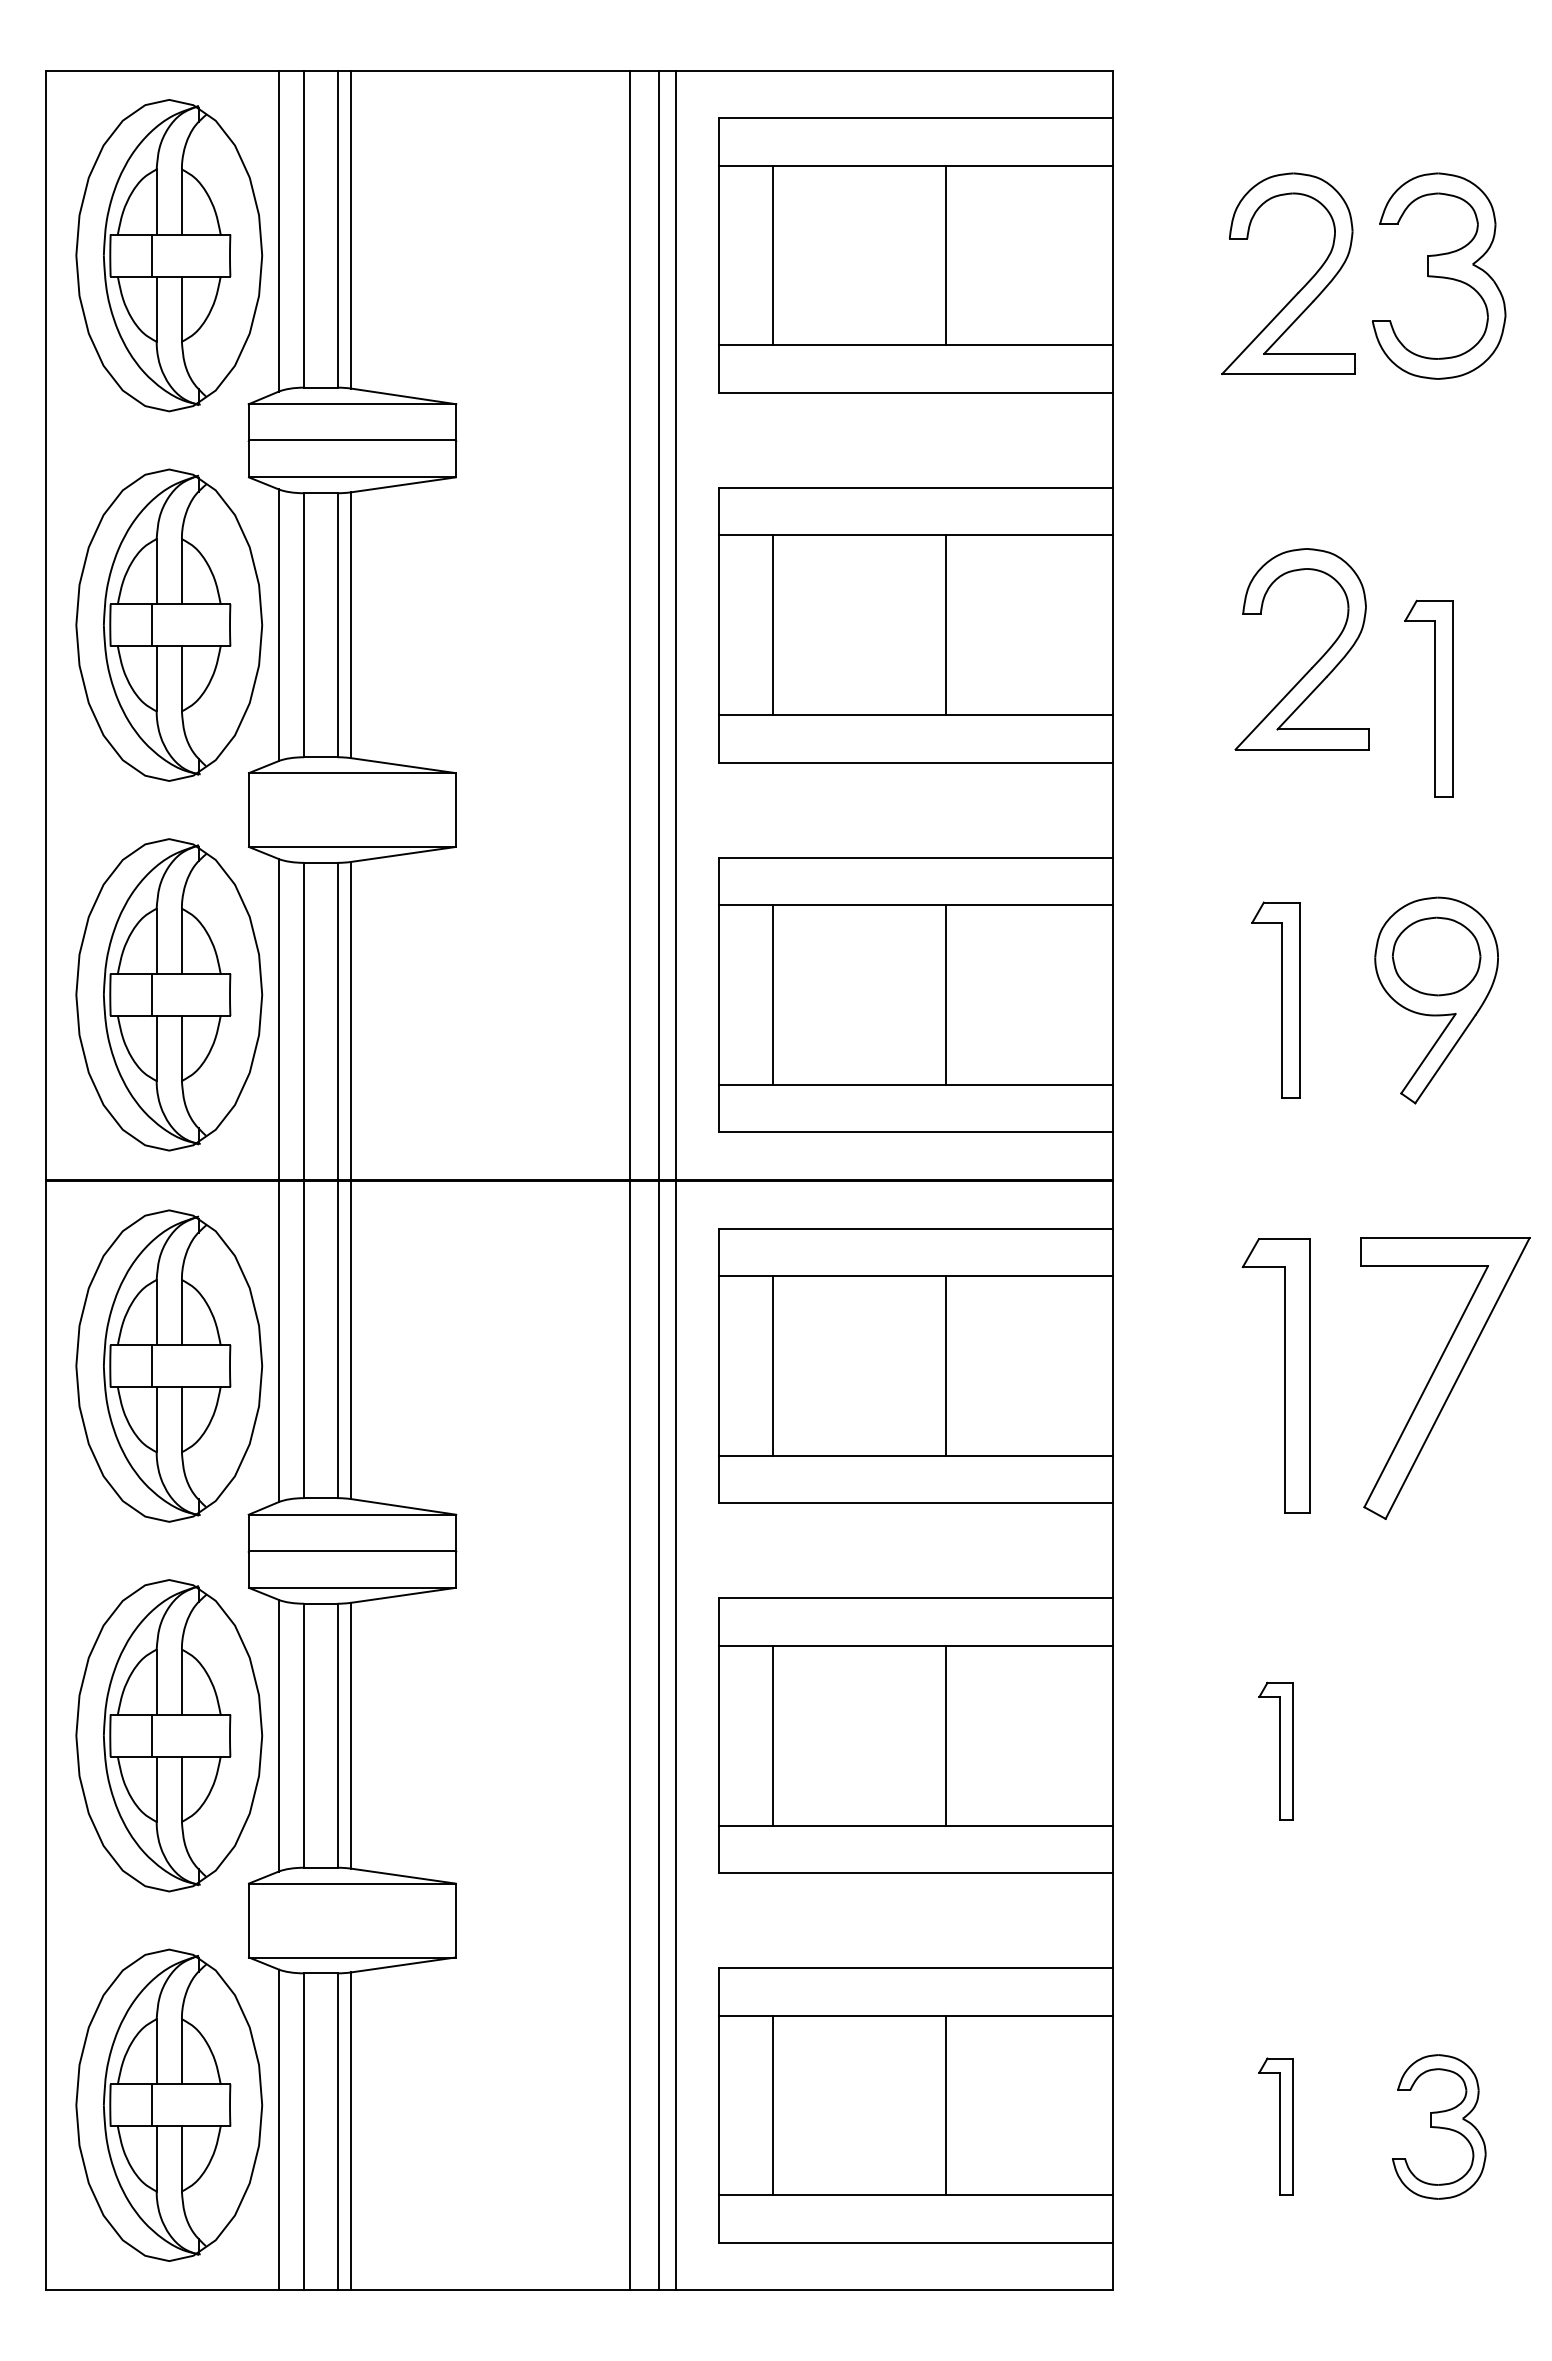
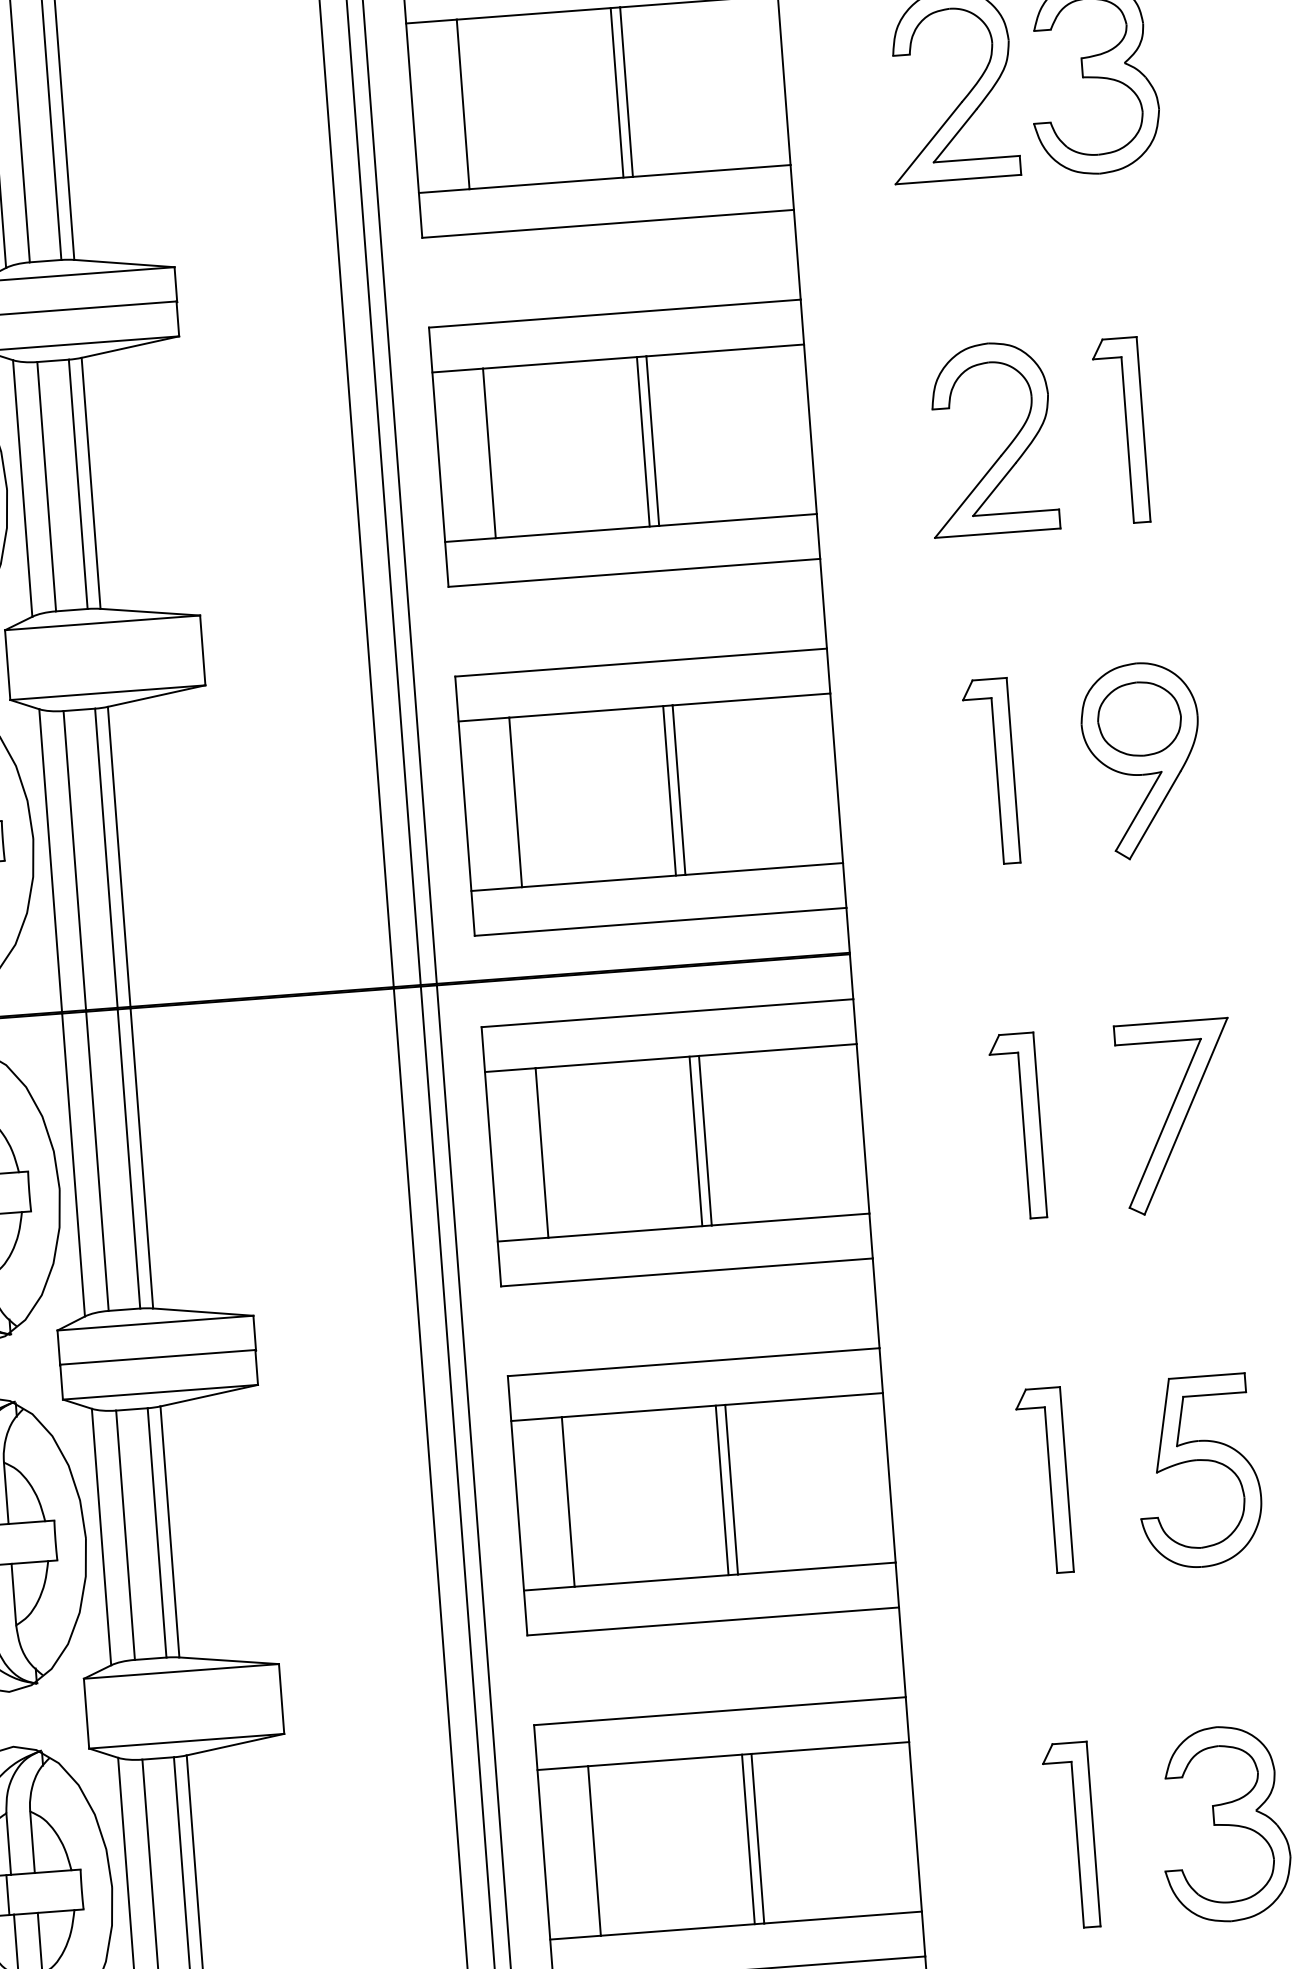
line: (936, 255) -> (617, 92), added
line: (936, 625) -> (643, 442), added
part: (1428, 698) -> (1120, 430), moved
line: (936, 994) -> (669, 790), added
line: (936, 1365) -> (696, 1140), added
part: (1275, 1375) -> (1017, 1126), size x0.71
part: (1445, 1378) -> (1177, 1116), size x0.71
line: (936, 1735) -> (722, 1490), added
part: (1438, 1742) -> (1197, 1461), added
part: (1275, 1750) -> (1043, 1480), size x1.43
line: (936, 2105) -> (748, 1839), added
part: (1275, 2126) -> (1070, 1835), size x1.43
part: (1439, 2126) -> (1225, 1823), size x1.43

